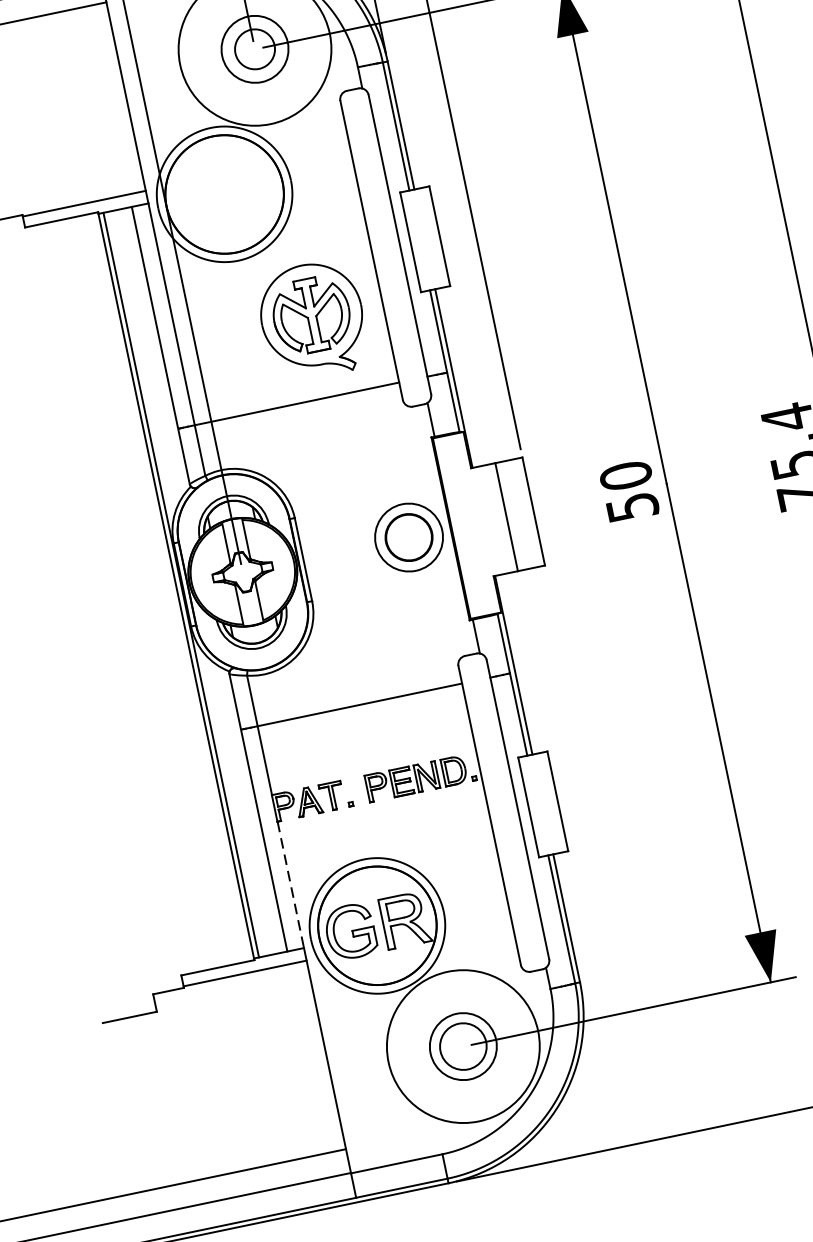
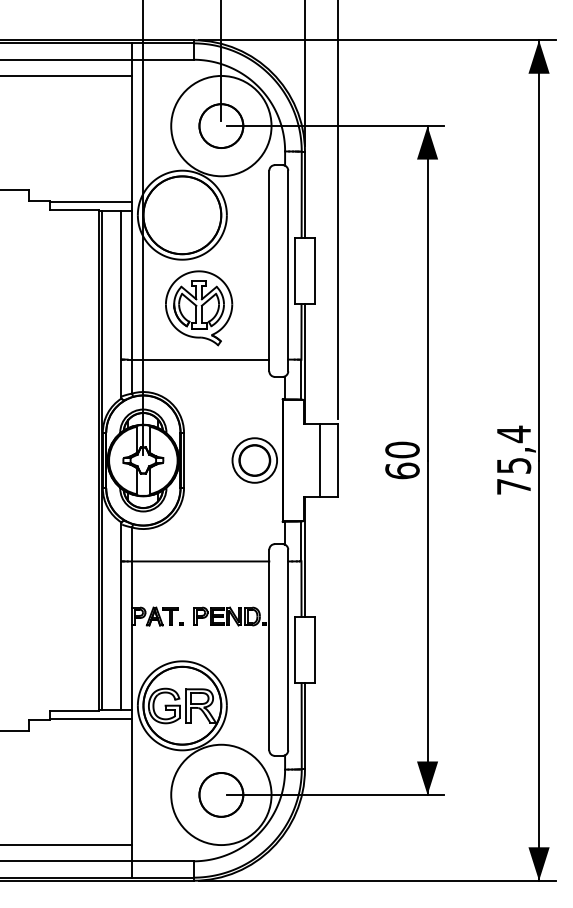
circle: (255, 49) -> (221, 126), size x1.67
part: (313, 320) -> (199, 308), moved
text: (632, 506) -> (402, 470), 50 -> 60
line: (291, 885) -> (132, 668), dashed -> solid
circle: (463, 1045) -> (221, 794), size x1.43

